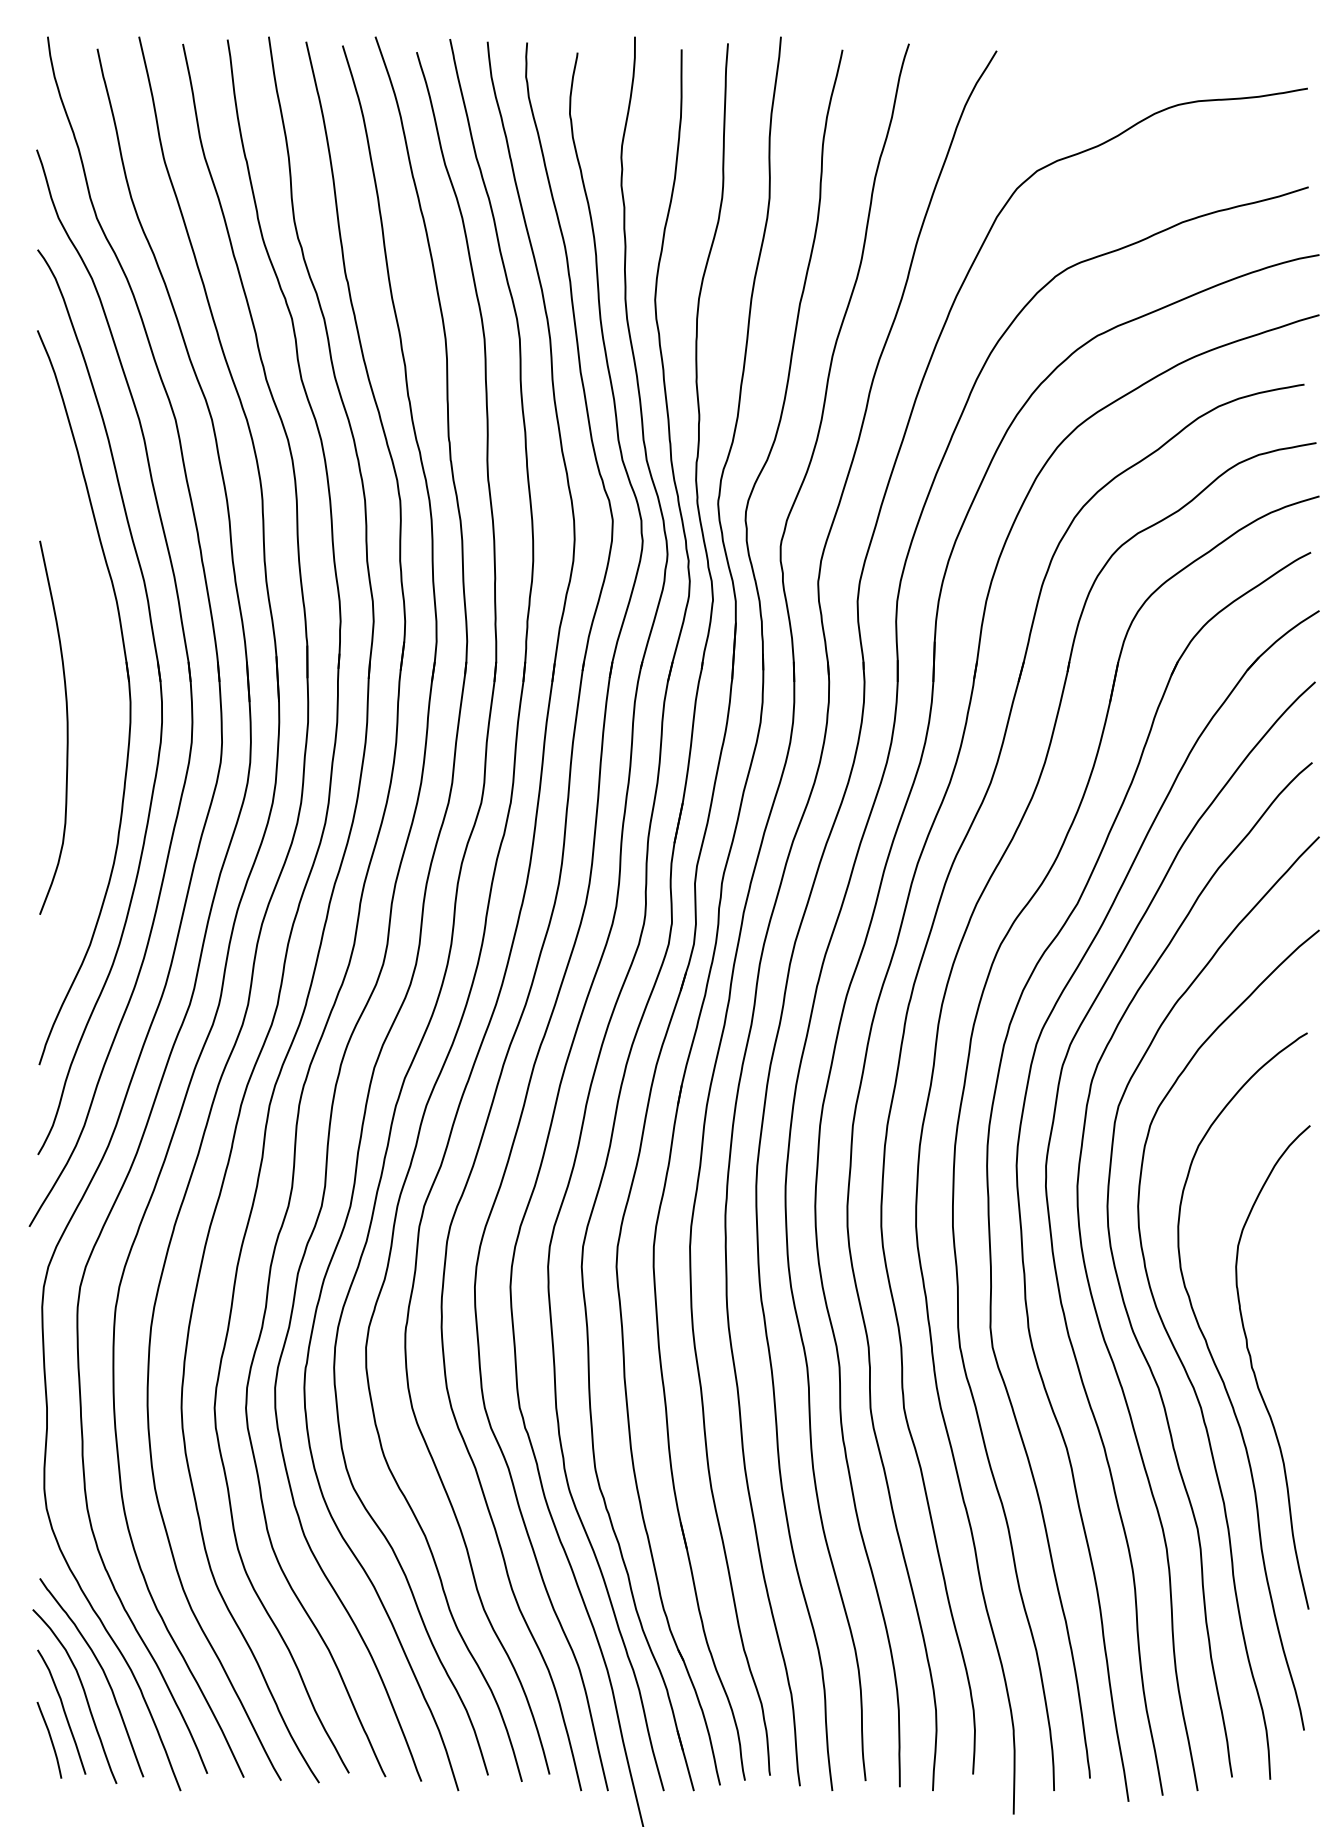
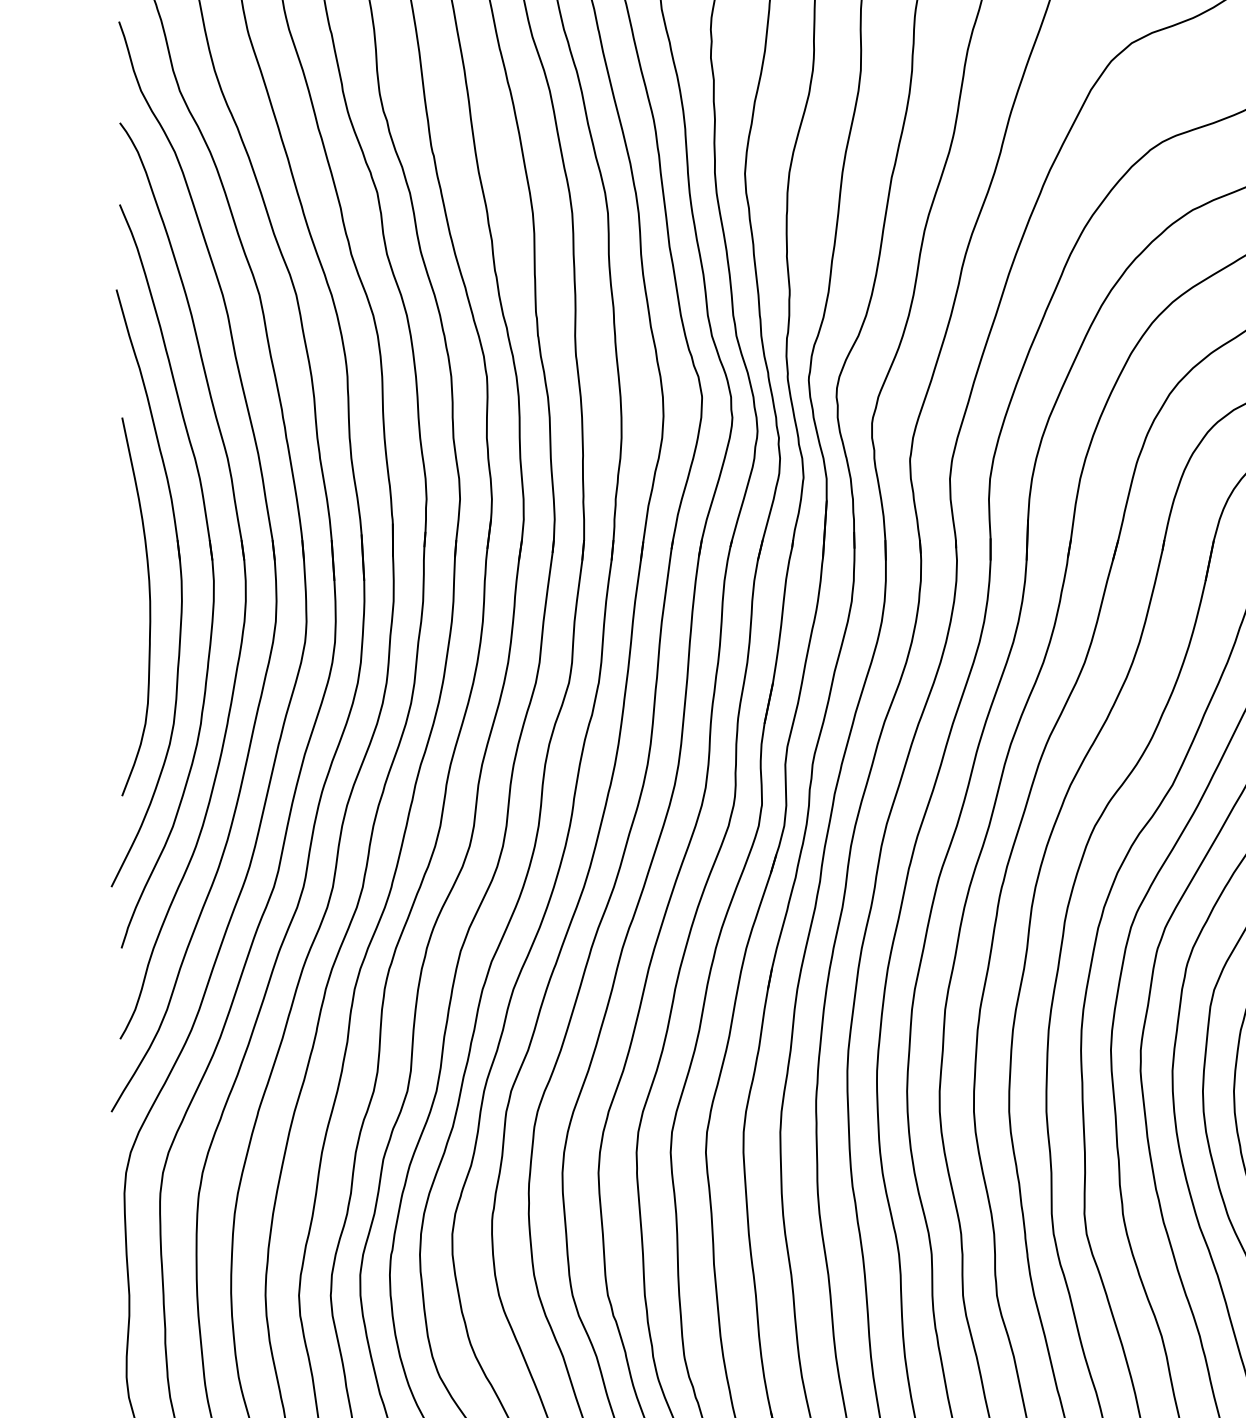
part: (97, 709) -> (180, 588), added

